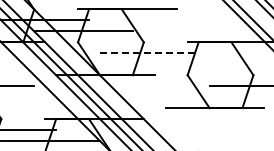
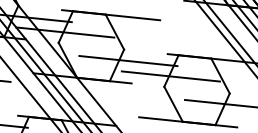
line: (149, 53) -> (128, 61), dashed -> solid
line: (192, 64) -> (170, 76), added

